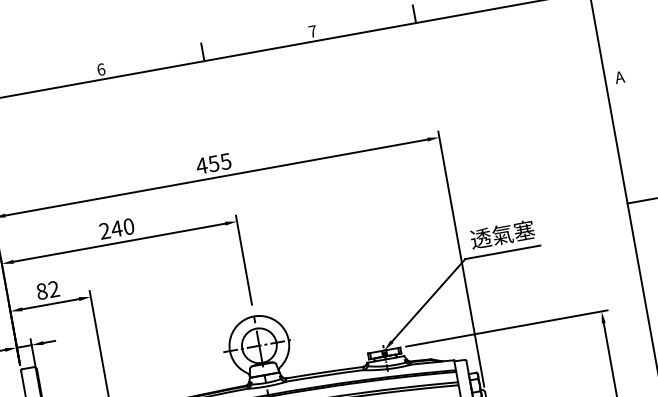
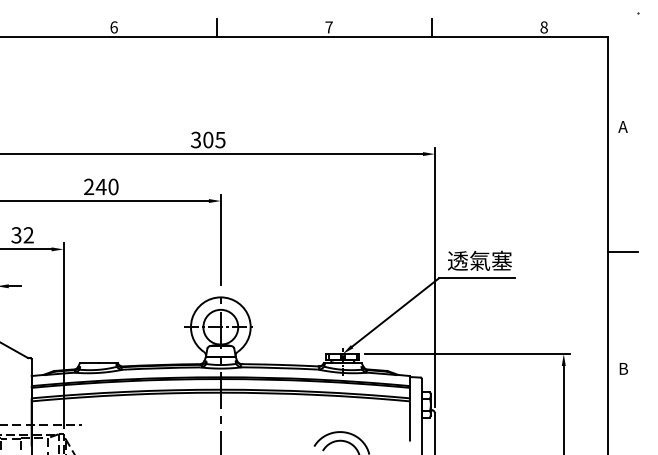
text: (207, 164) -> (201, 139), 455 -> 305
text: (42, 291) -> (16, 235), 82 -> 32

